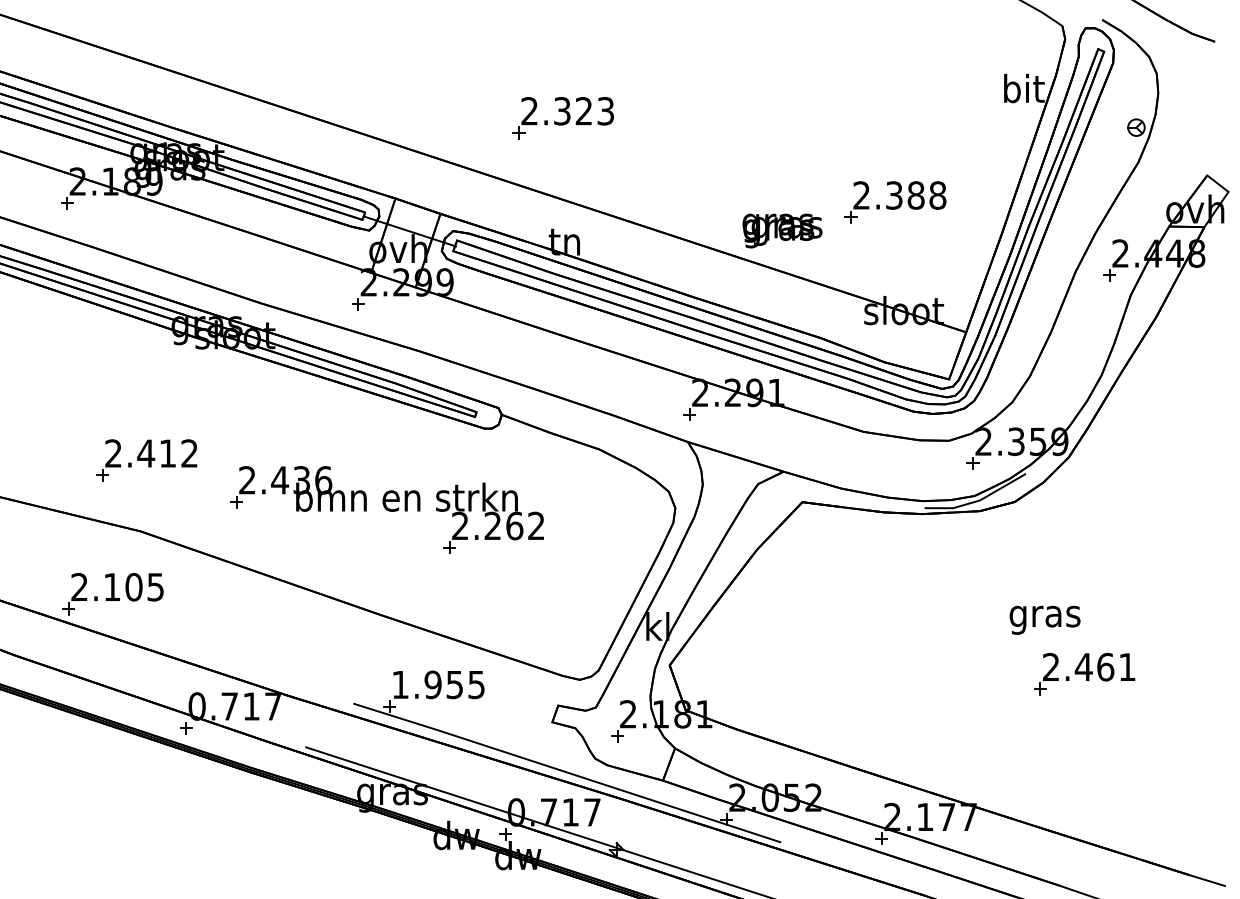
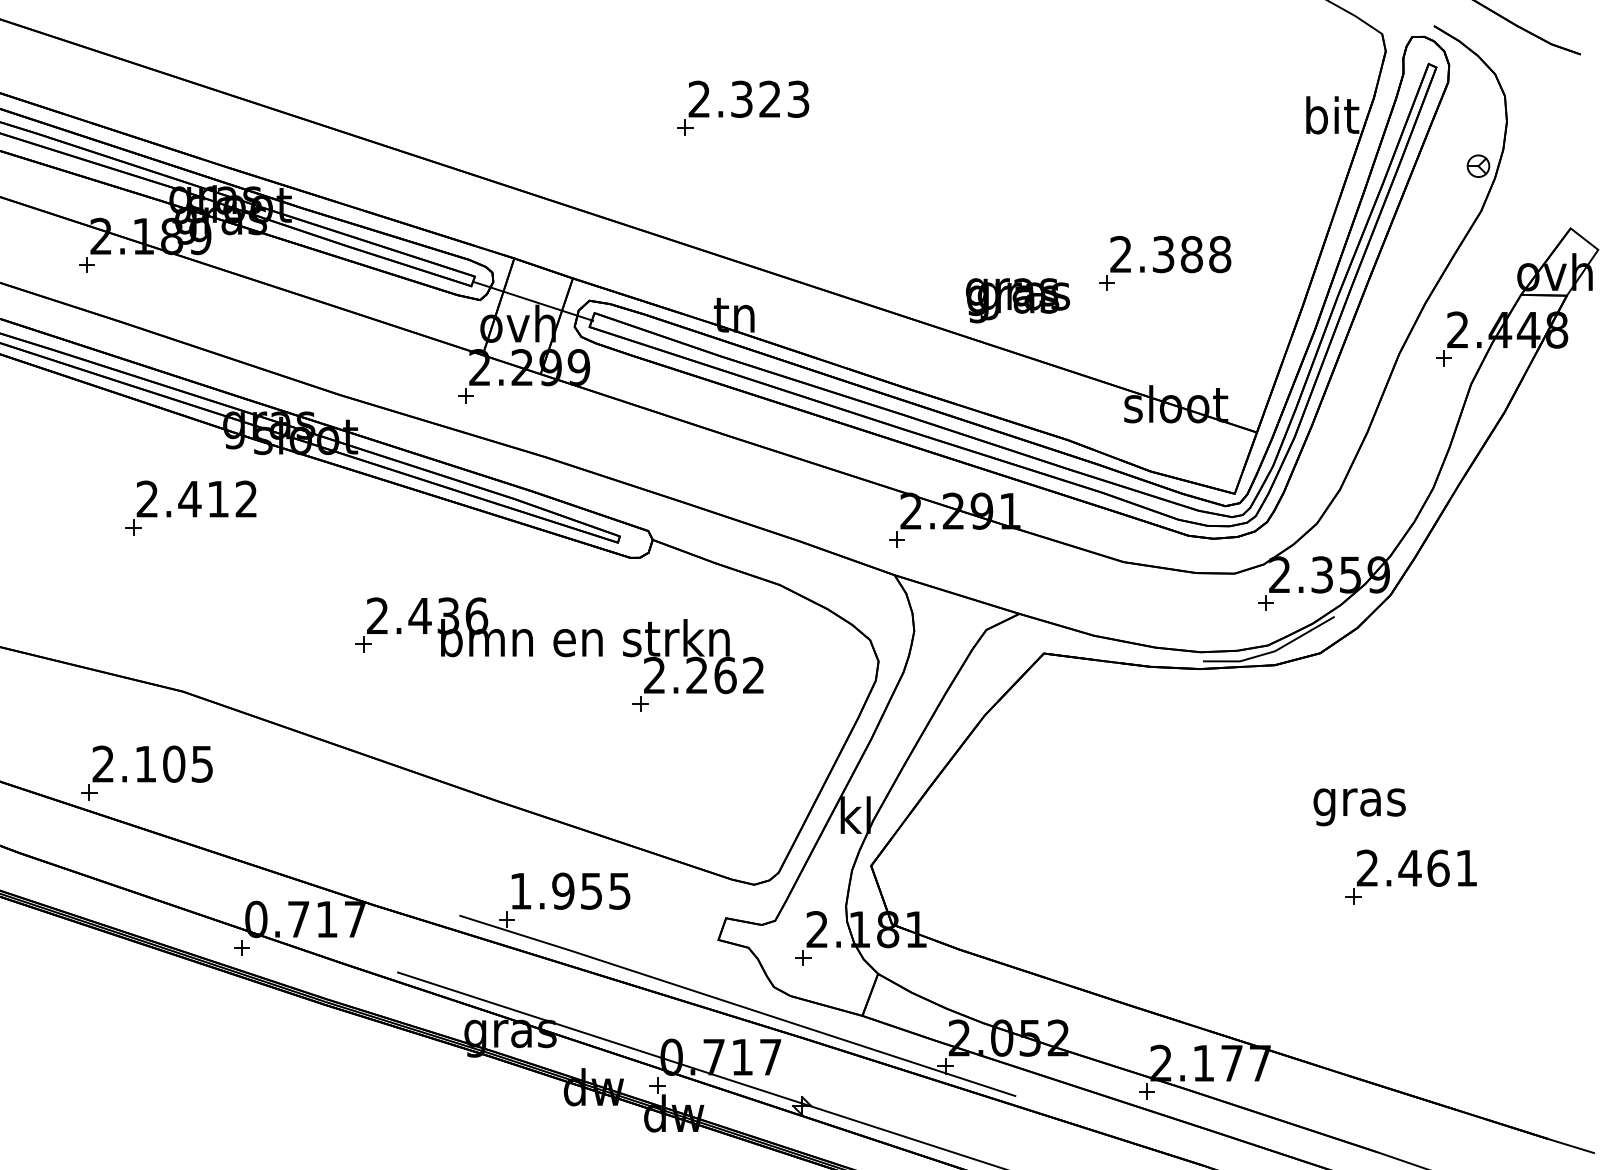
part: (562, 118) -> (742, 108), moved
part: (146, 460) -> (190, 508), moved
part: (386, 509) -> (558, 653), moved

